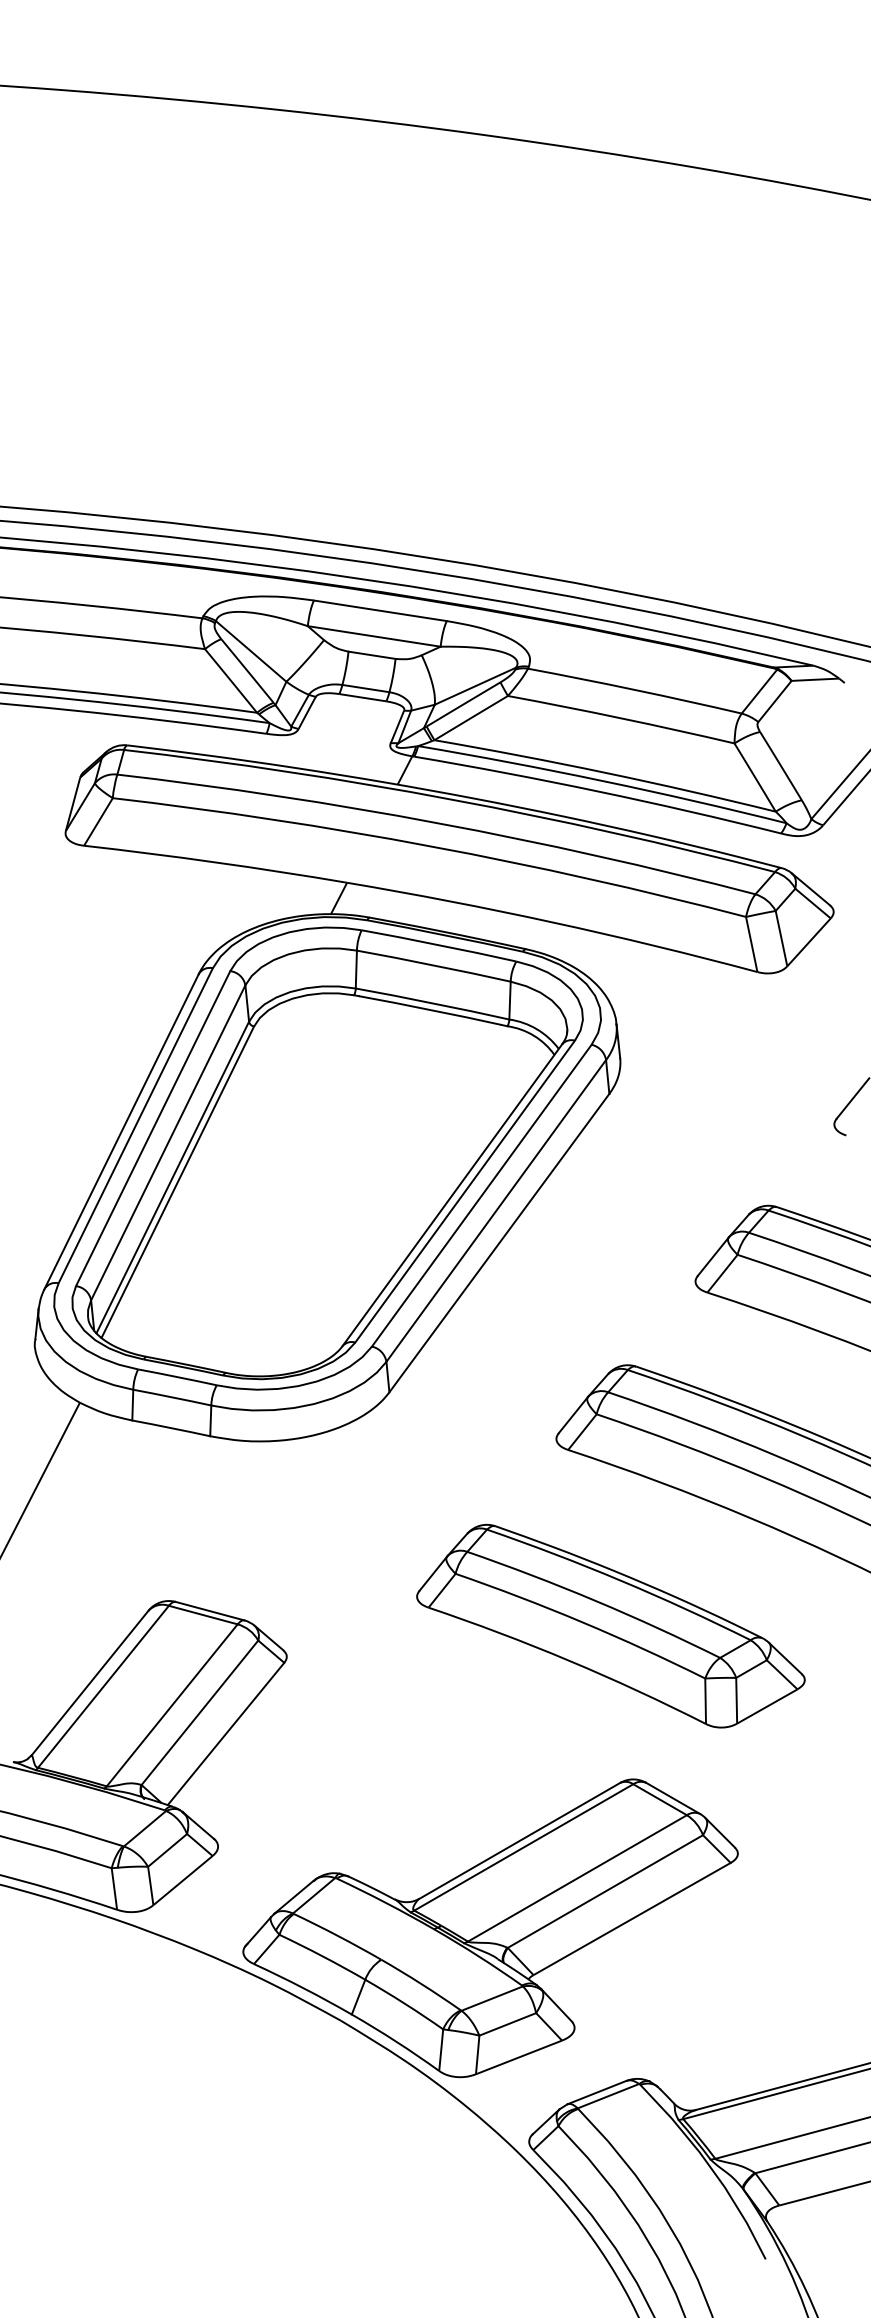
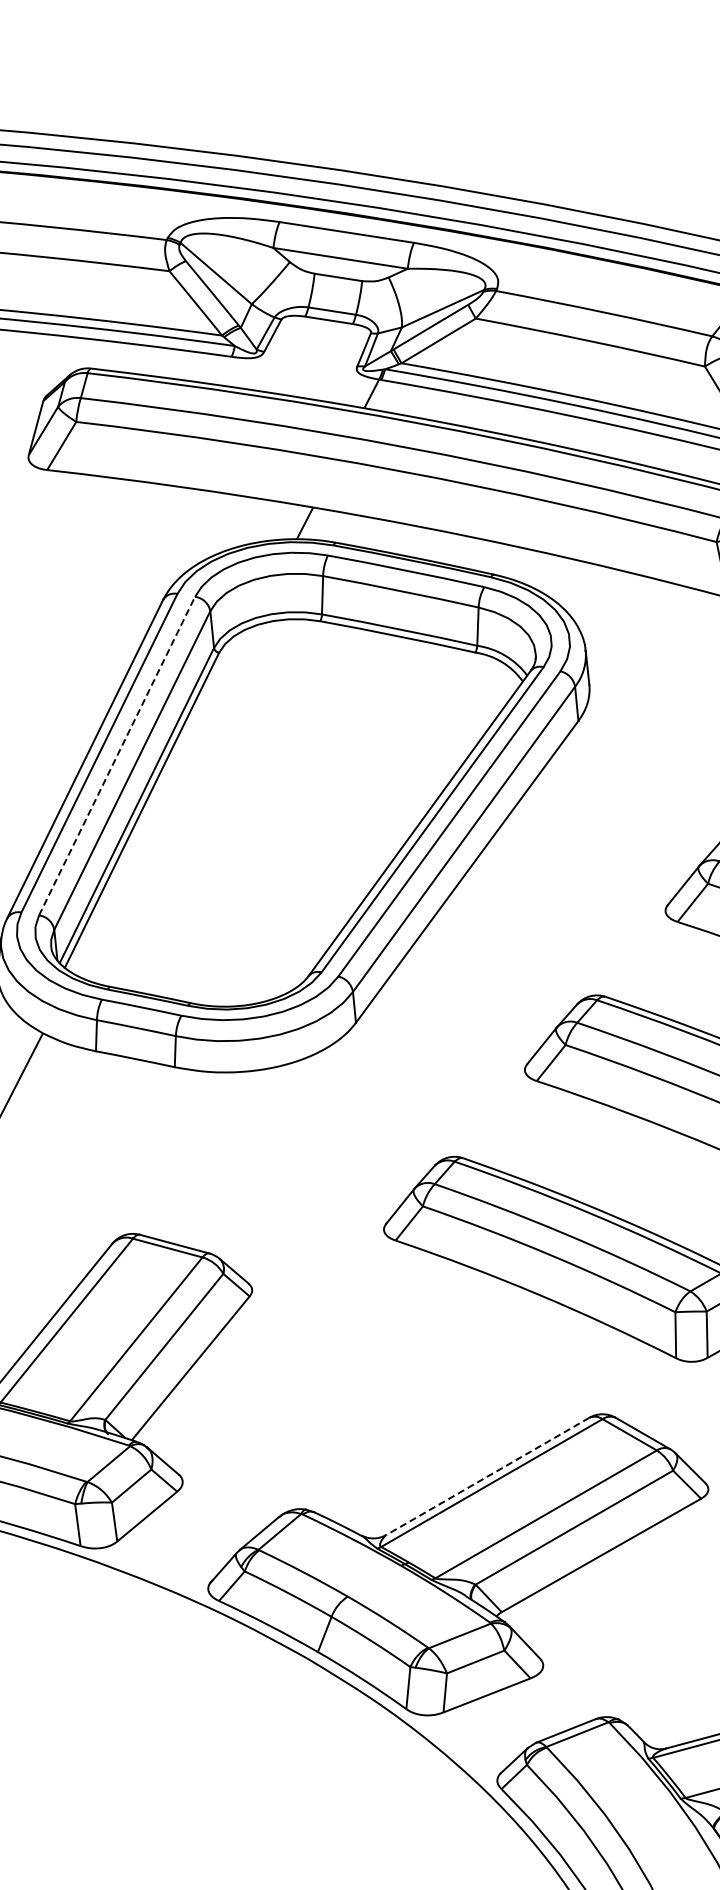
line: (153, 1128) -> (117, 755), solid -> dashed
line: (519, 1840) -> (487, 1476), solid -> dashed

